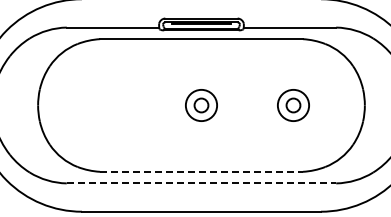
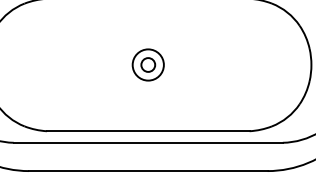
part: (293, 105) -> (240, 65), removed
line: (201, 171) -> (148, 130), dashed -> solid
line: (201, 183) -> (148, 142), dashed -> solid

